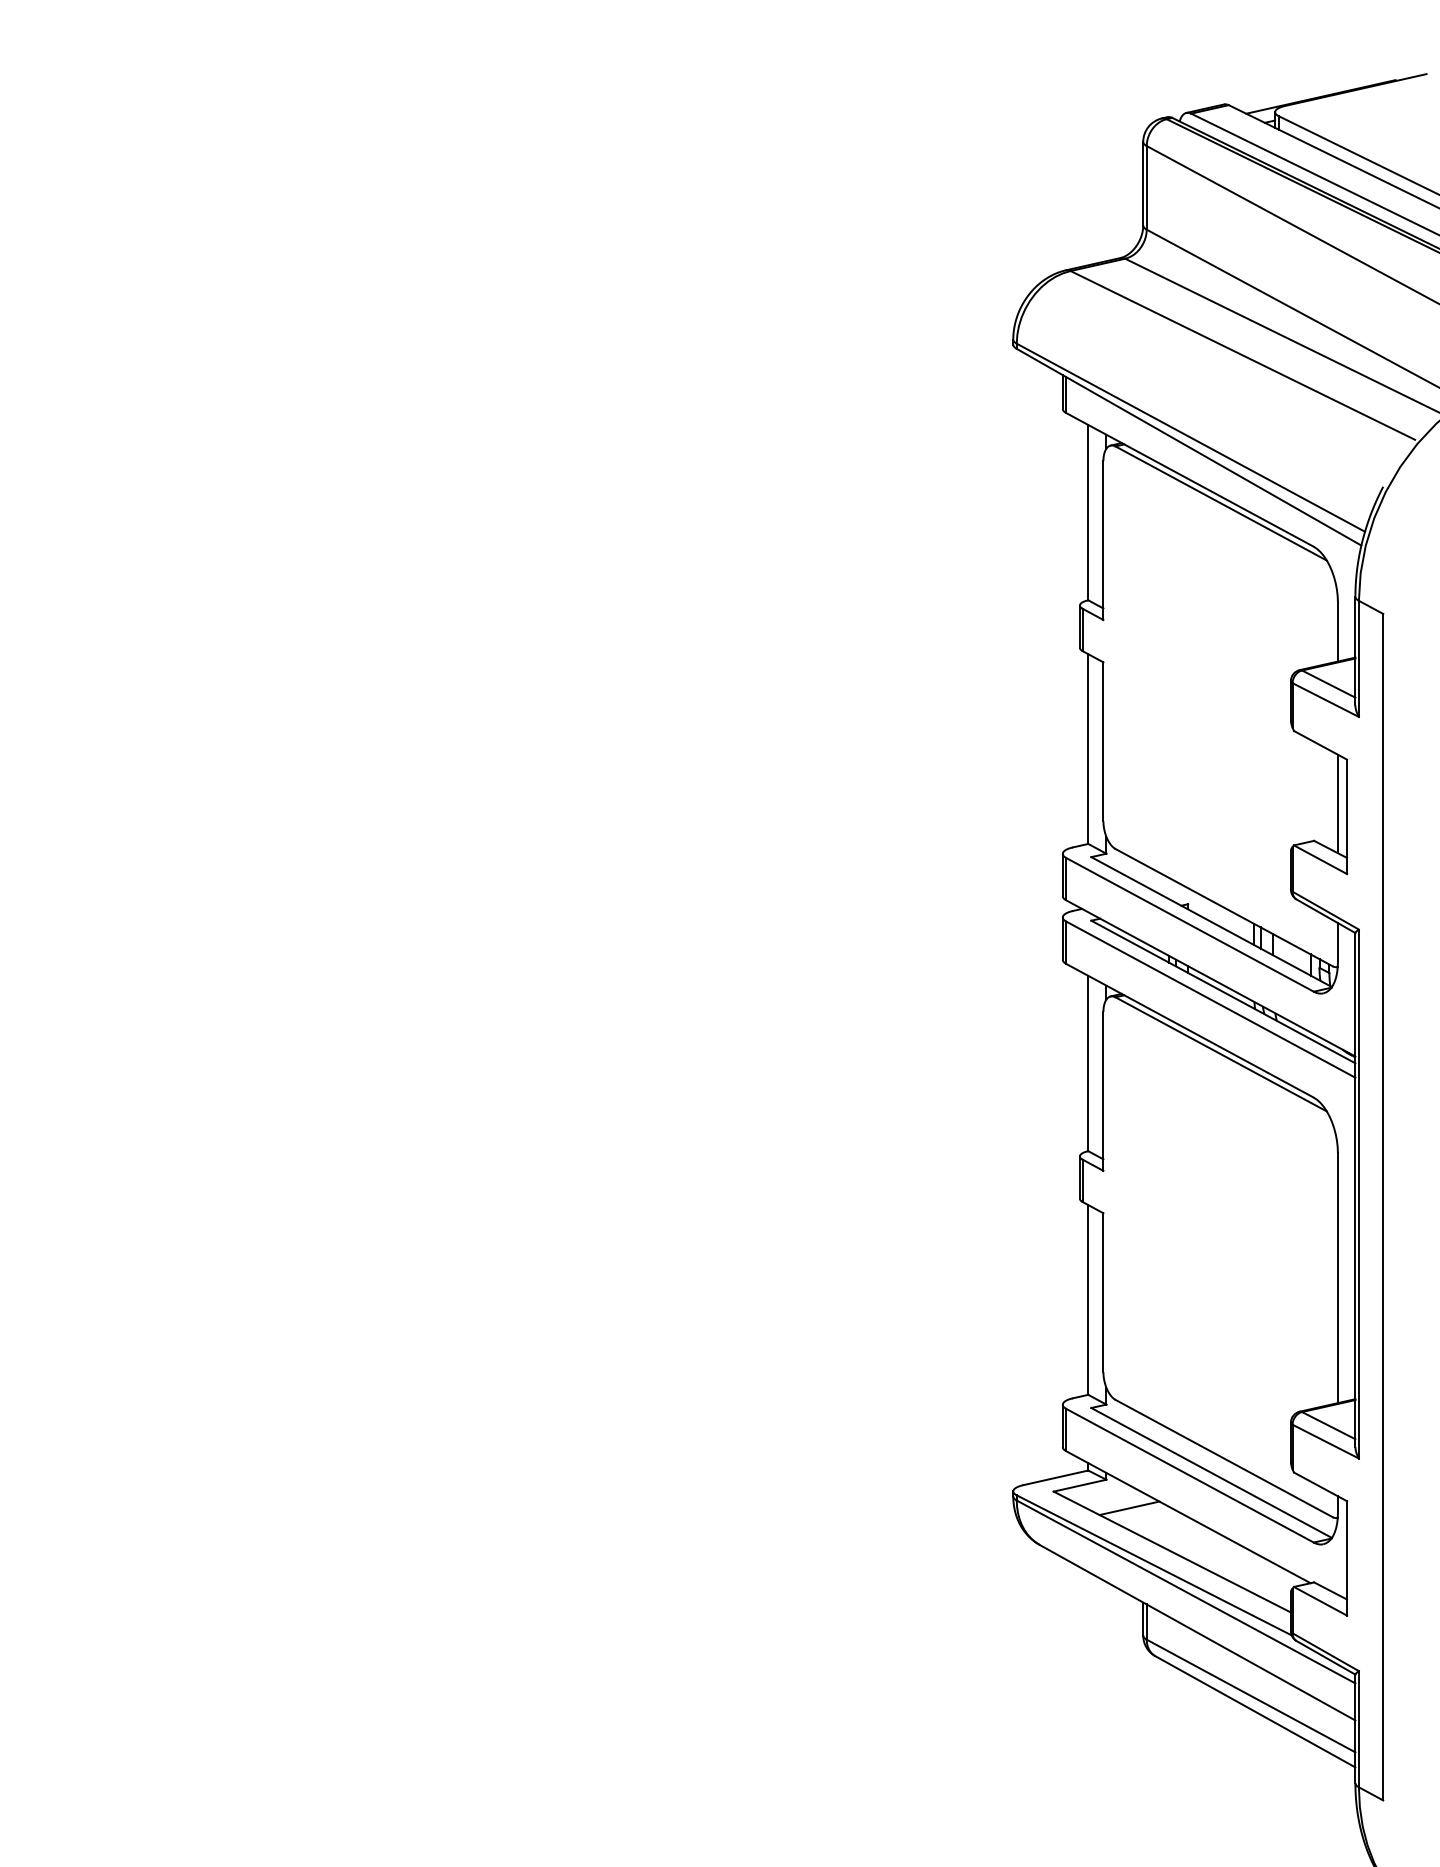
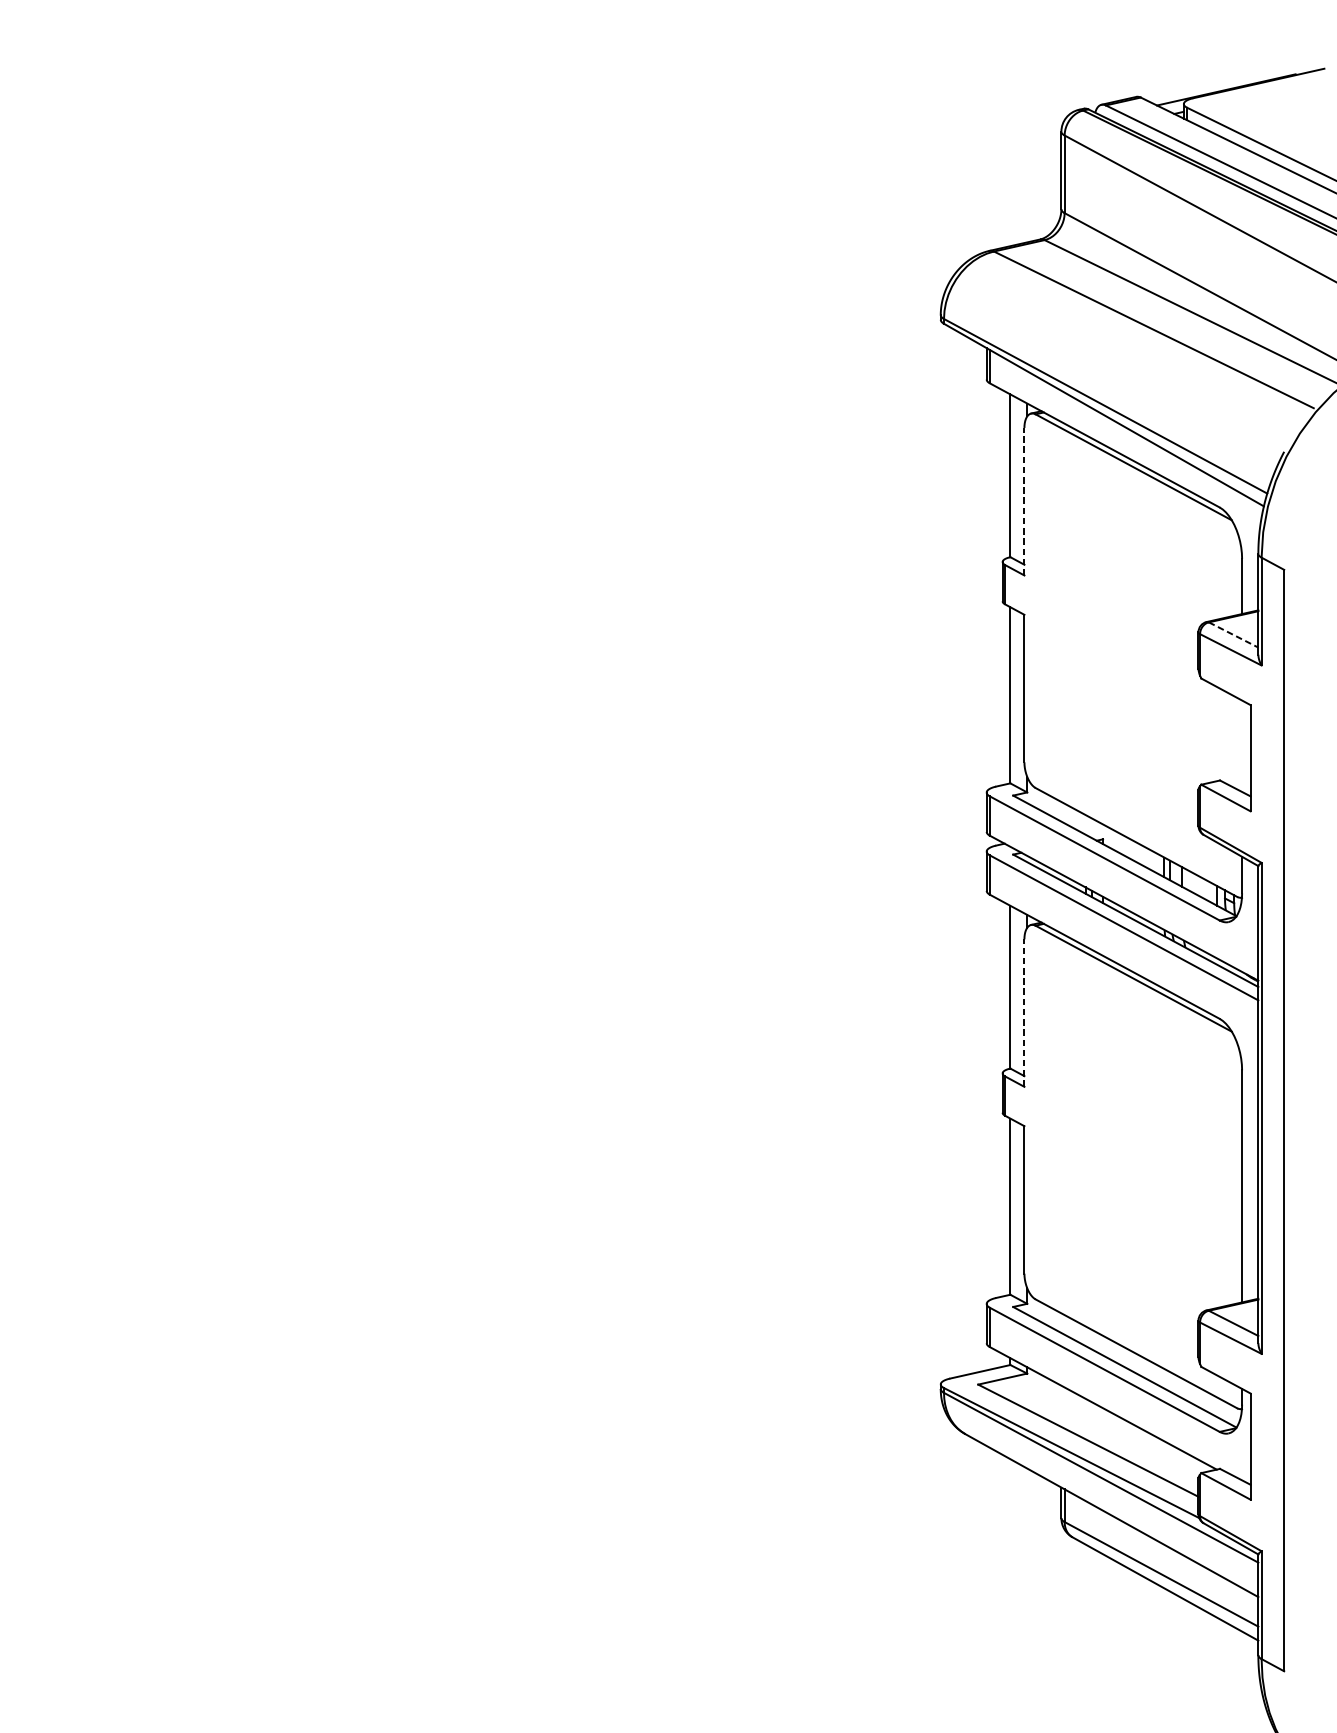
line: (1103, 540) -> (1024, 501), solid -> dashed
line: (1328, 684) -> (1233, 635), solid -> dashed
line: (1337, 803) -> (1241, 745), removed
line: (1103, 1090) -> (1024, 1012), solid -> dashed
line: (1129, 1508) -> (1048, 1400), removed

